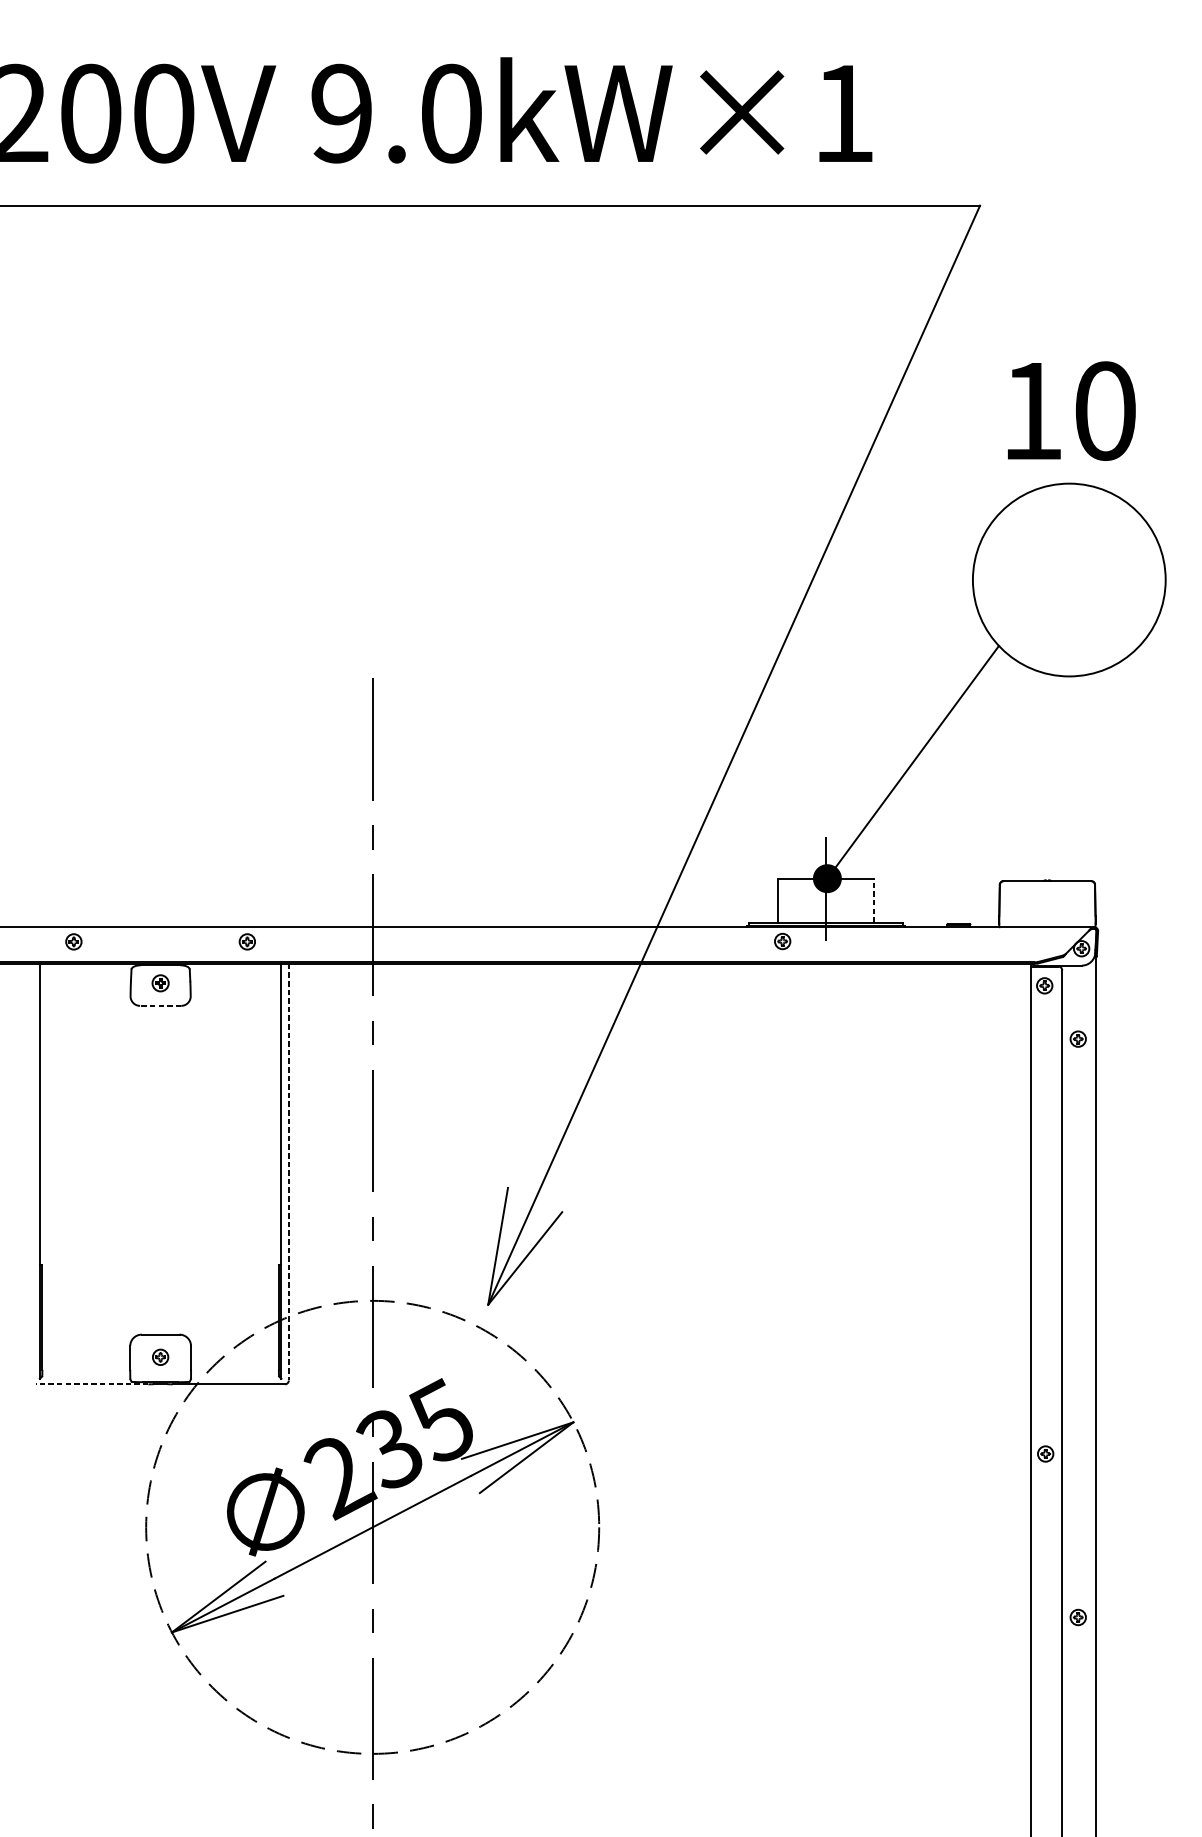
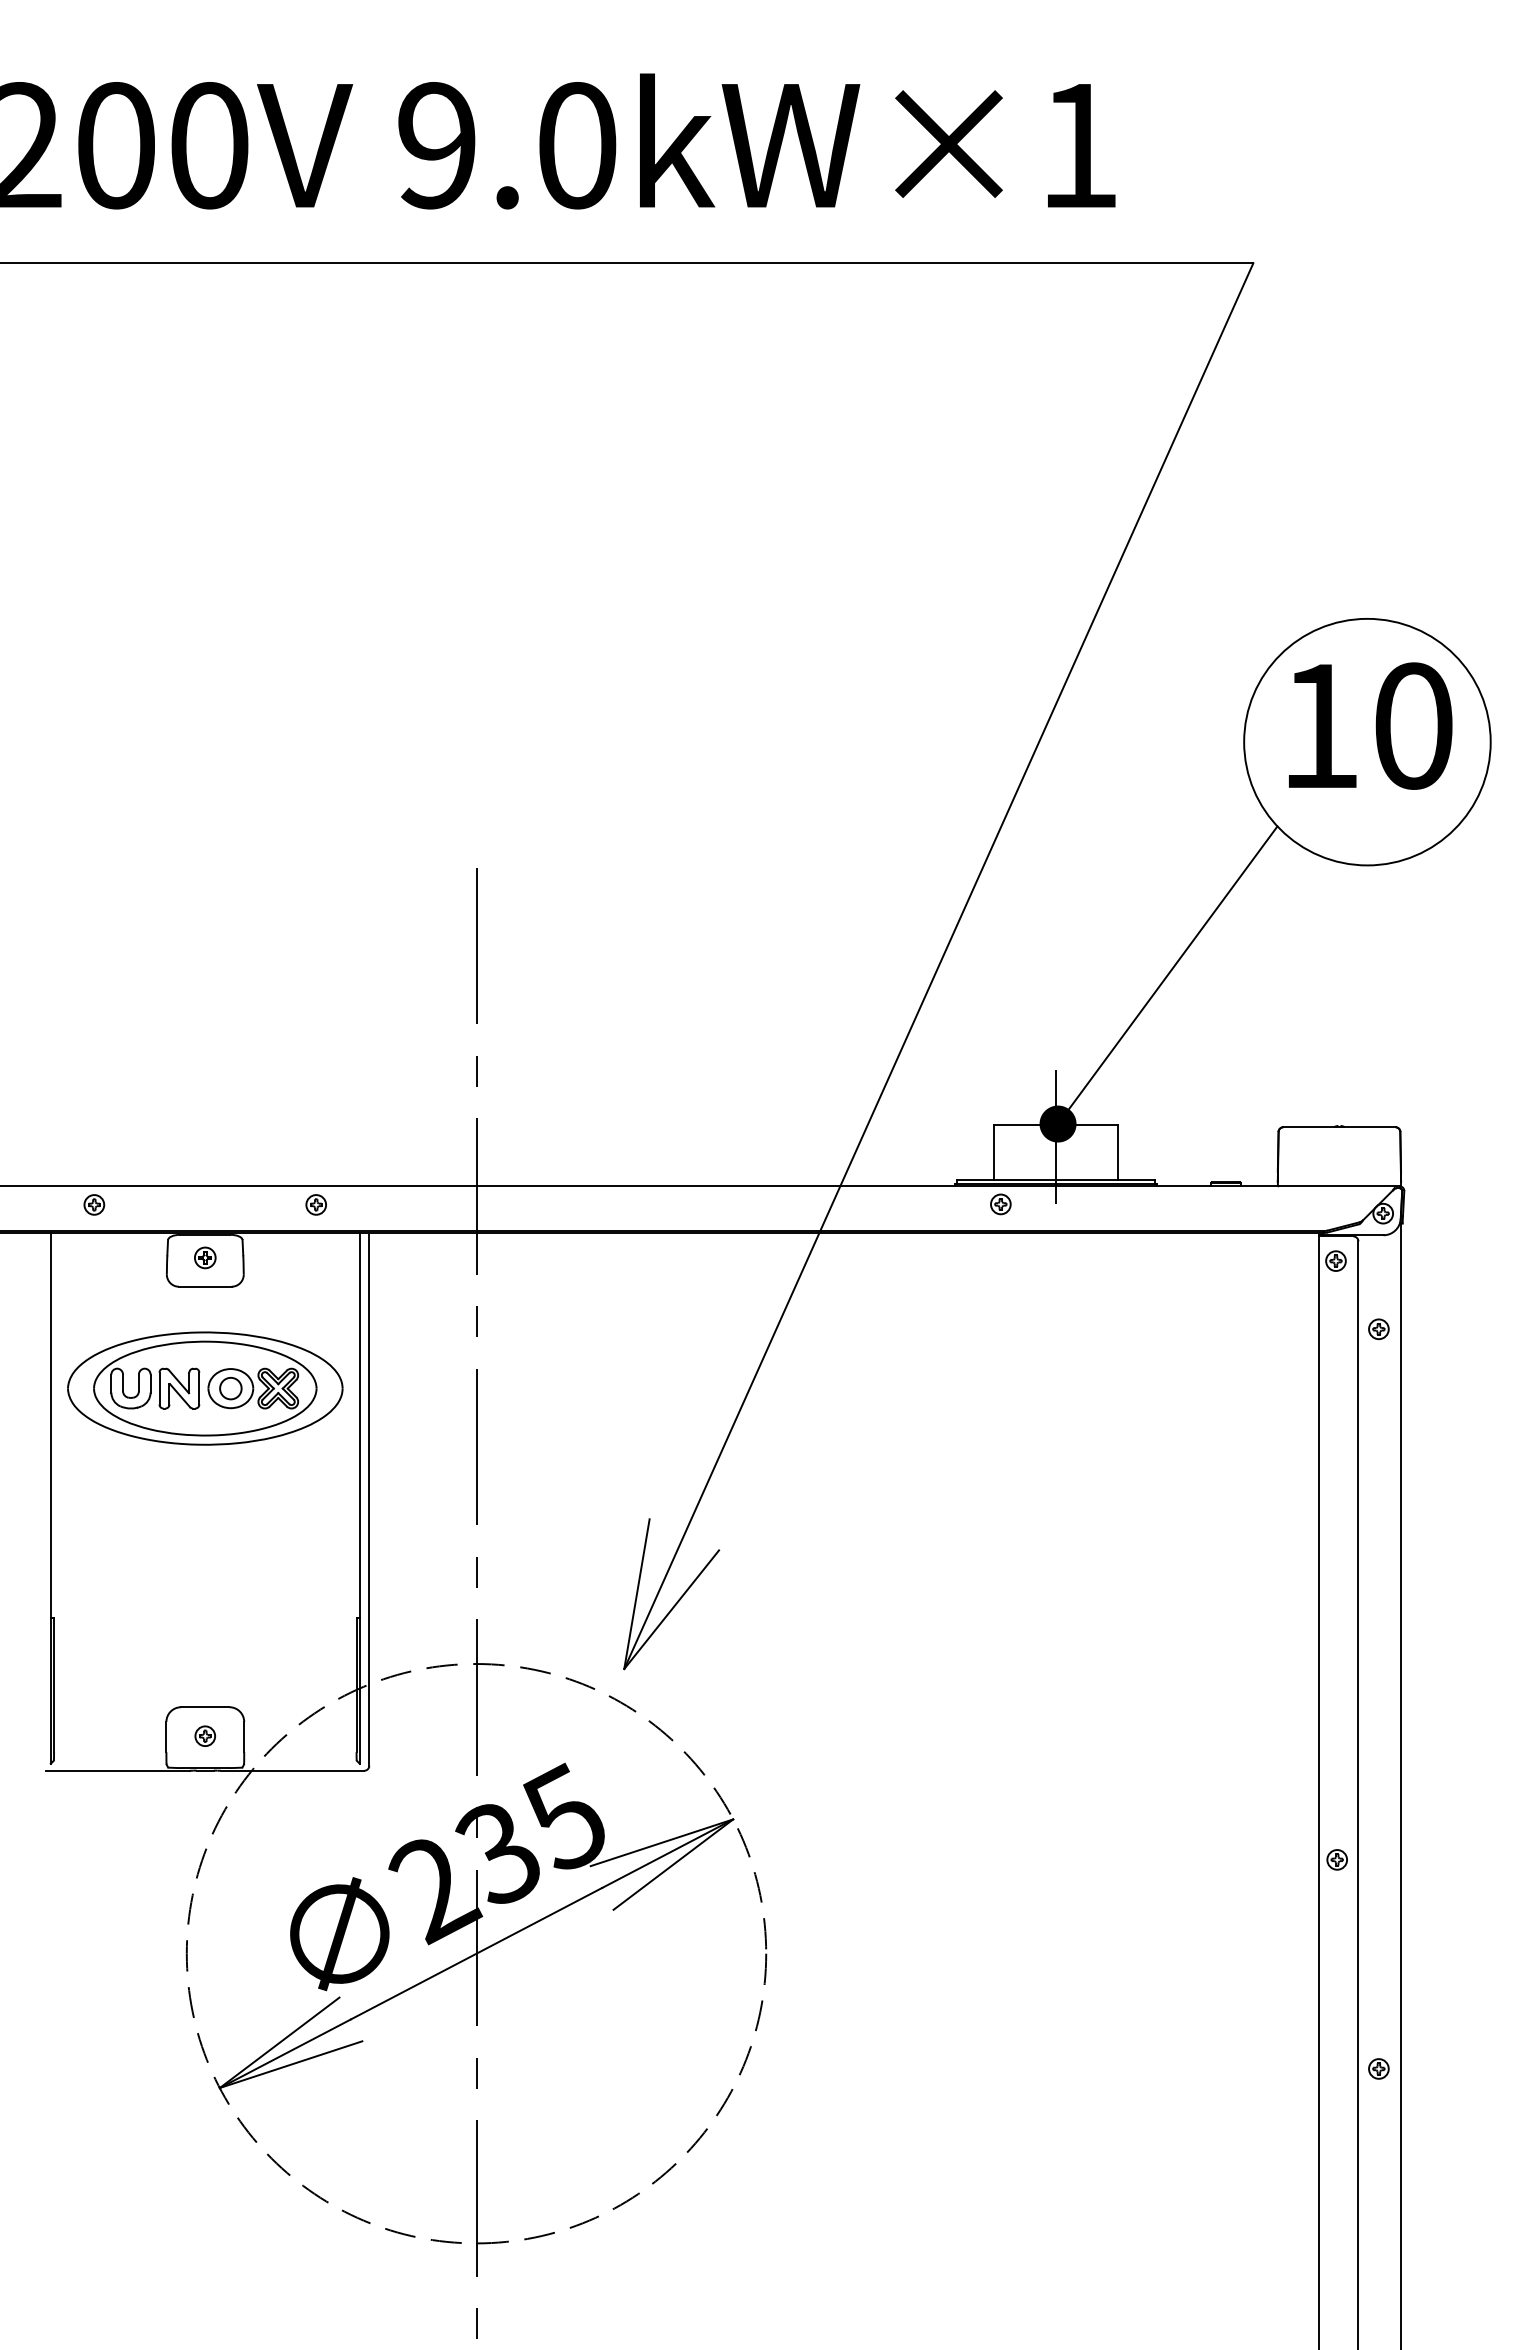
text: (1071, 410) -> (1370, 725), moved
line: (873, 900) -> (1117, 1152), dashed -> solid
line: (160, 1005) -> (204, 1286), dashed -> solid
part: (160, 1085) -> (205, 1388), added
line: (289, 1172) -> (369, 1499), dashed -> solid
line: (92, 1384) -> (118, 1770), dashed -> solid

